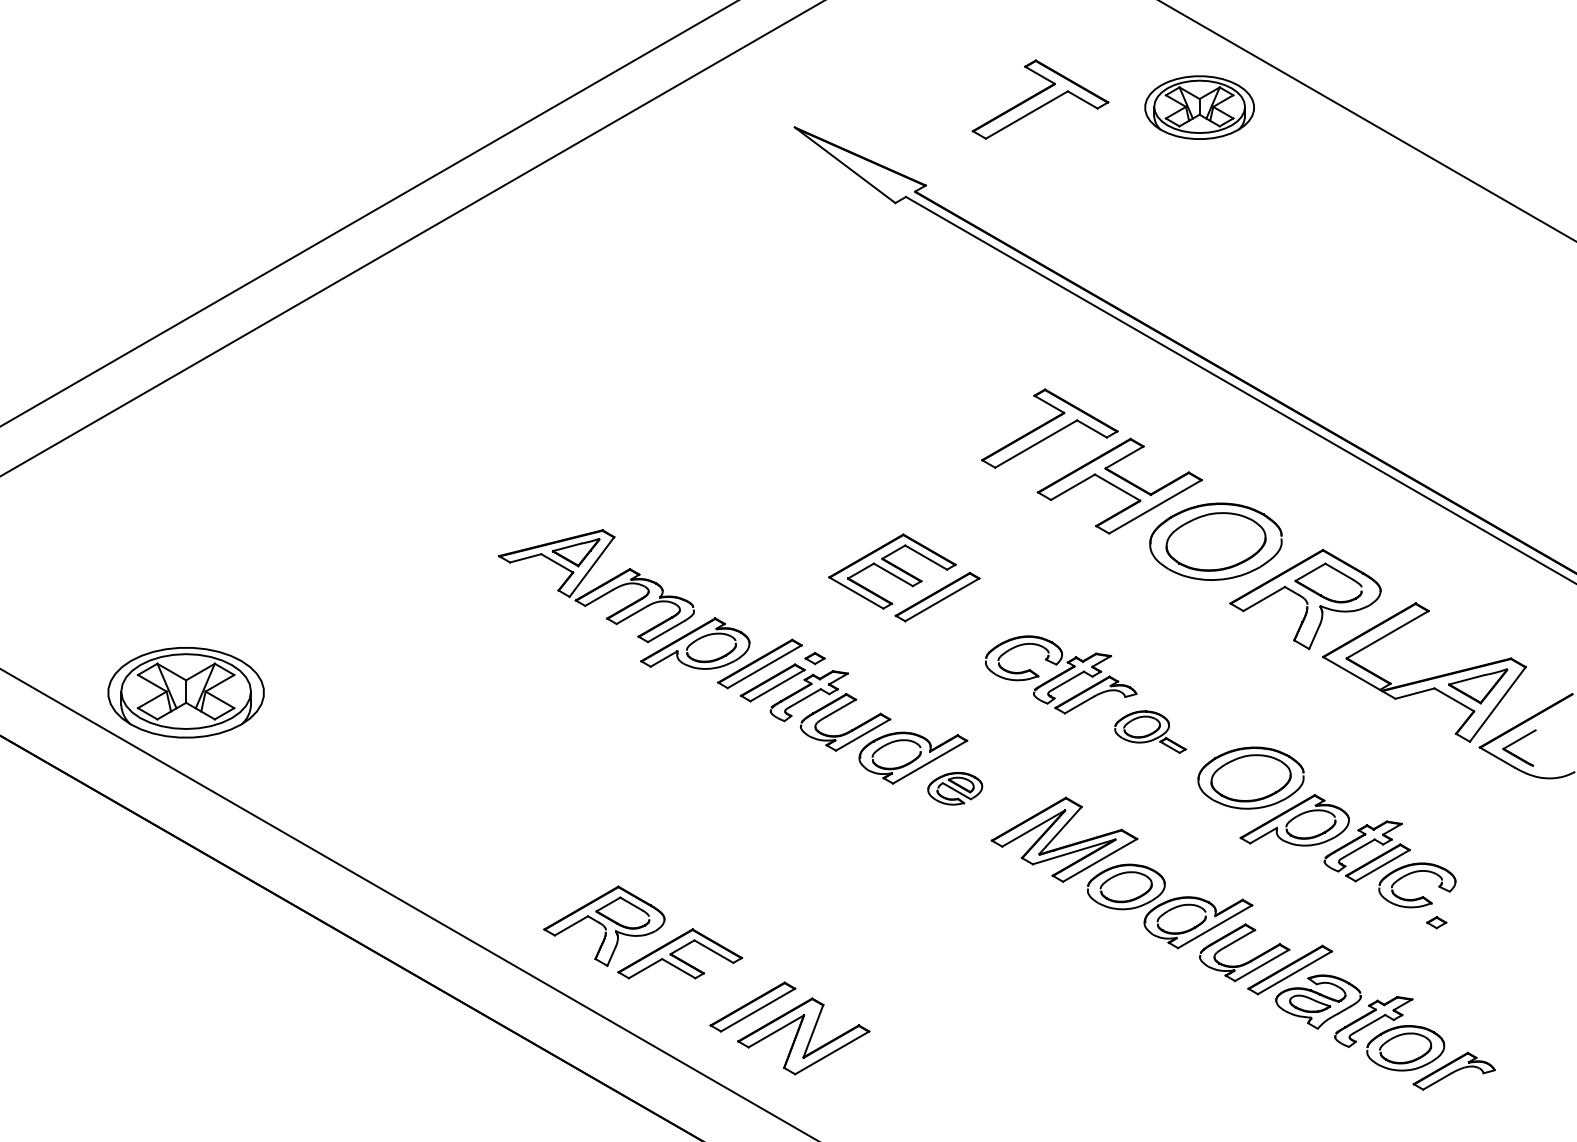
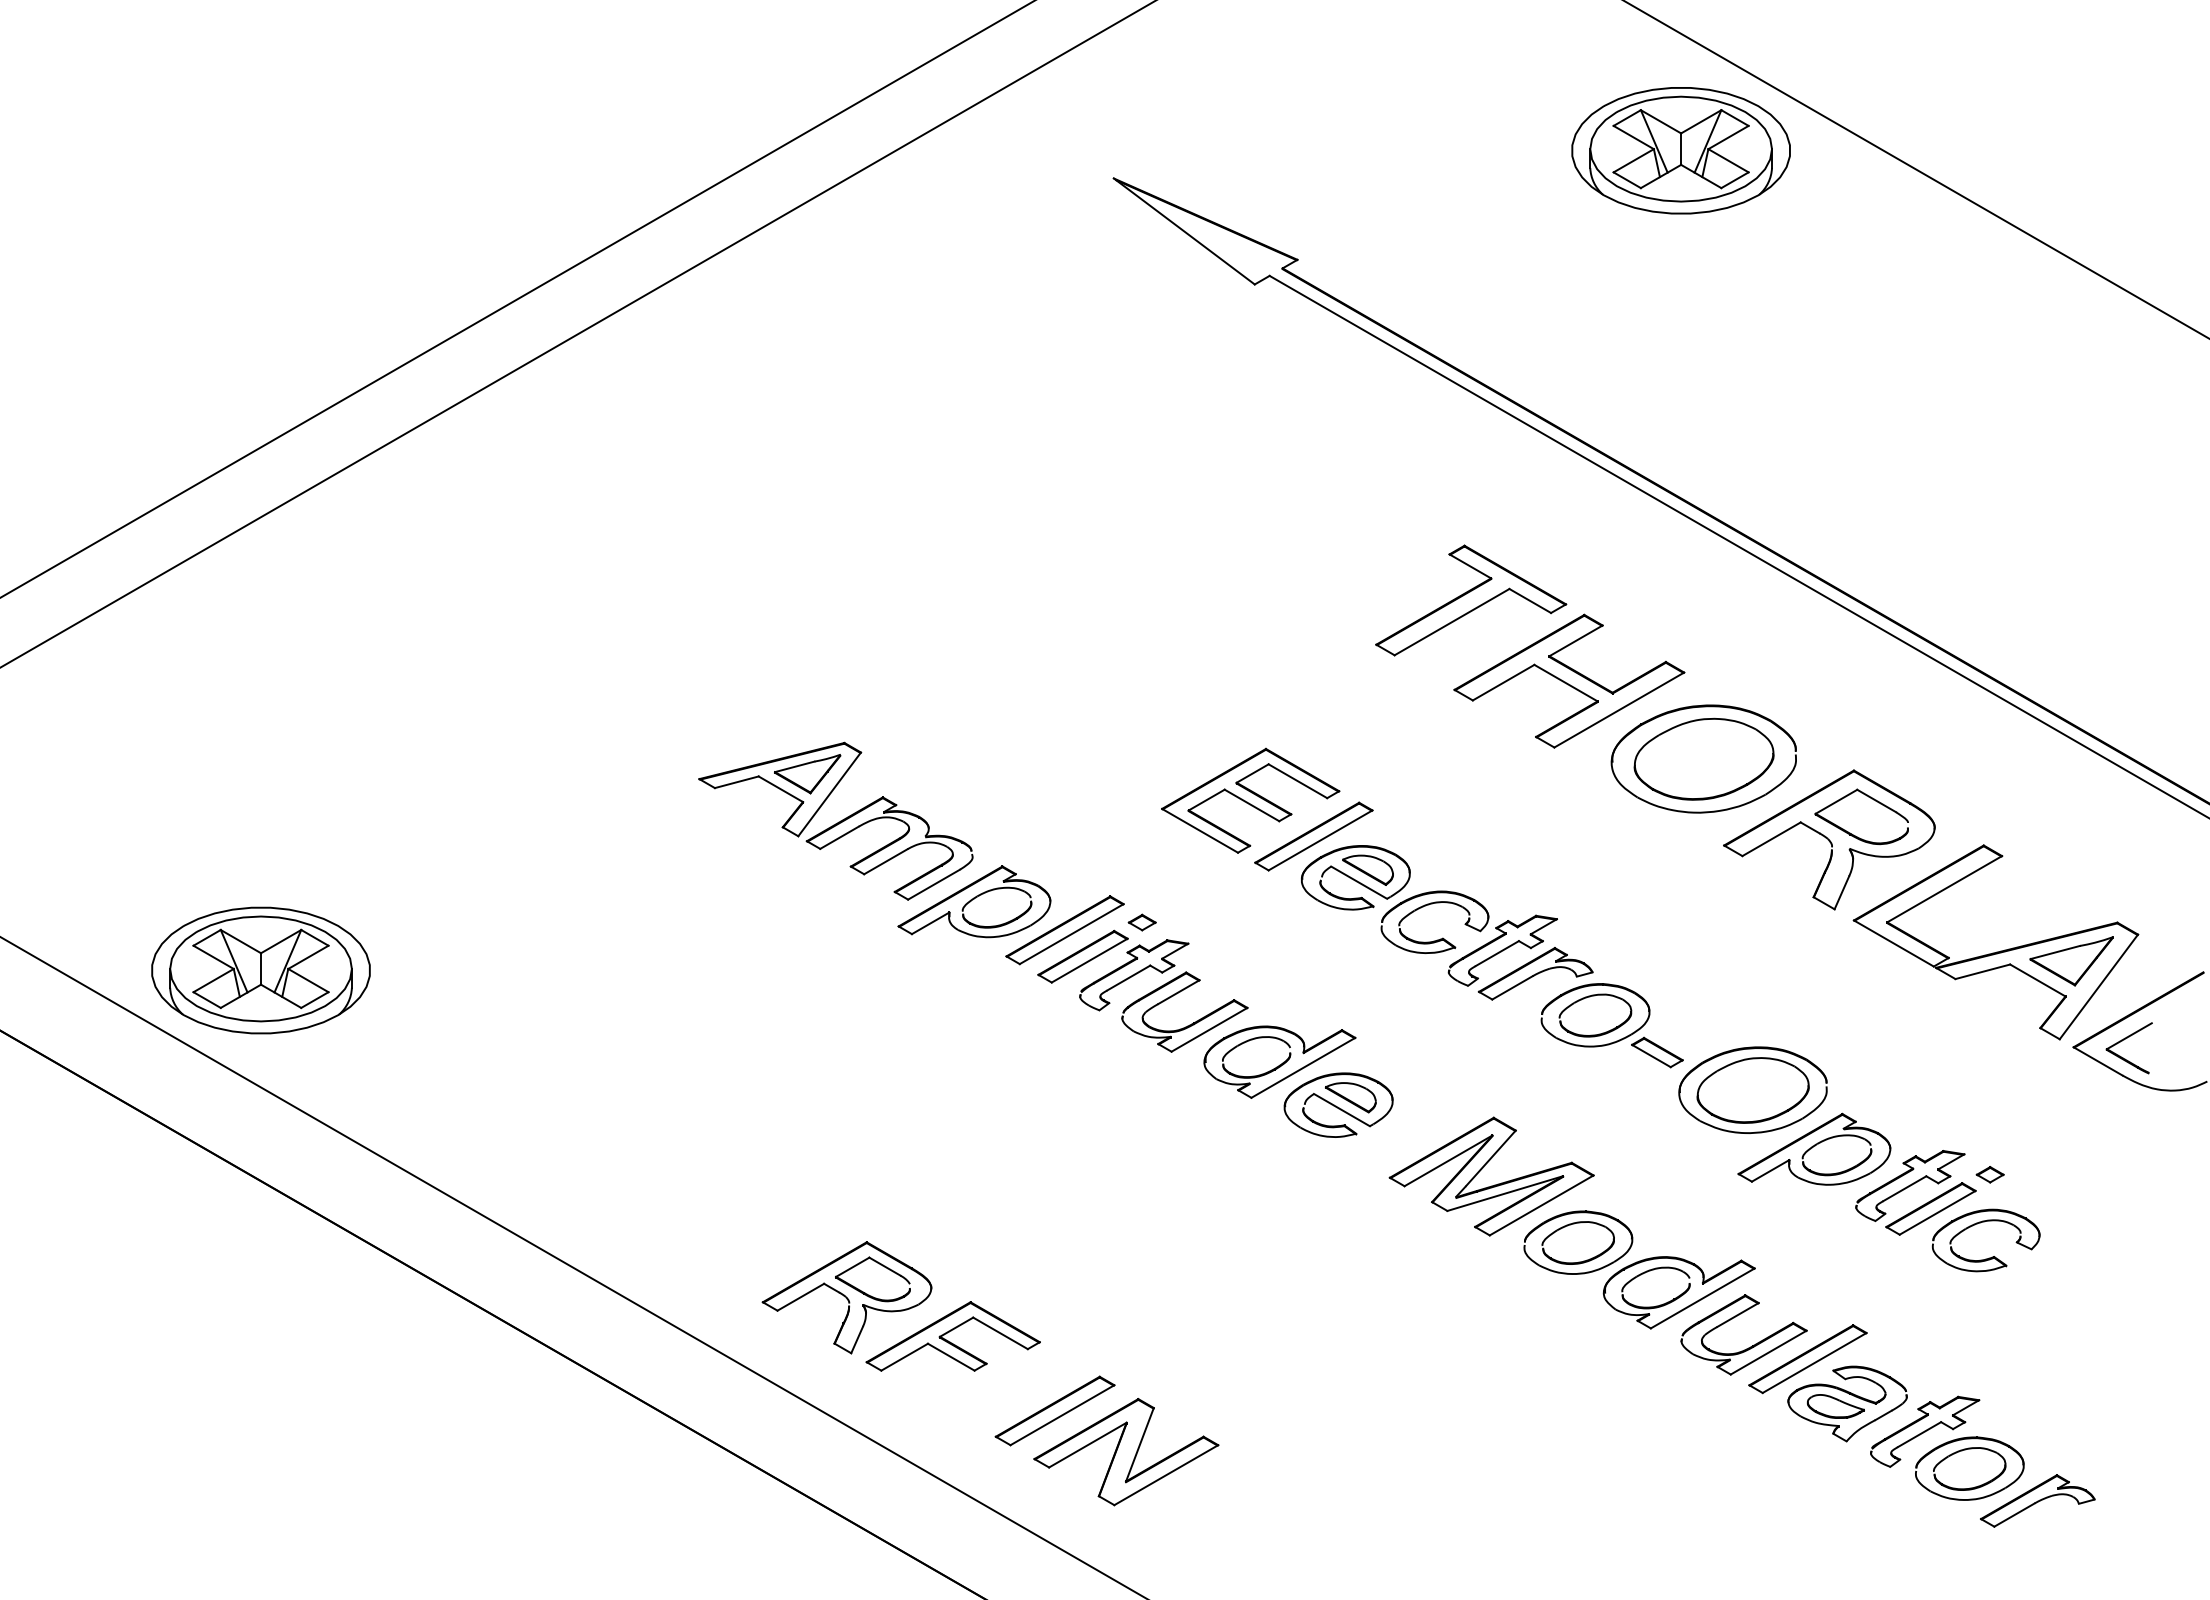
part: (1040, 99) -> (1458, 139), removed
part: (1199, 107) -> (1680, 150), size x1.43
part: (967, 626) -> (1355, 877), added
part: (1149, 731) -> (1611, 1025), size x1.43
part: (955, 788) -> (1338, 1104), size x1.43
part: (1436, 922) -> (1989, 1174), moved

